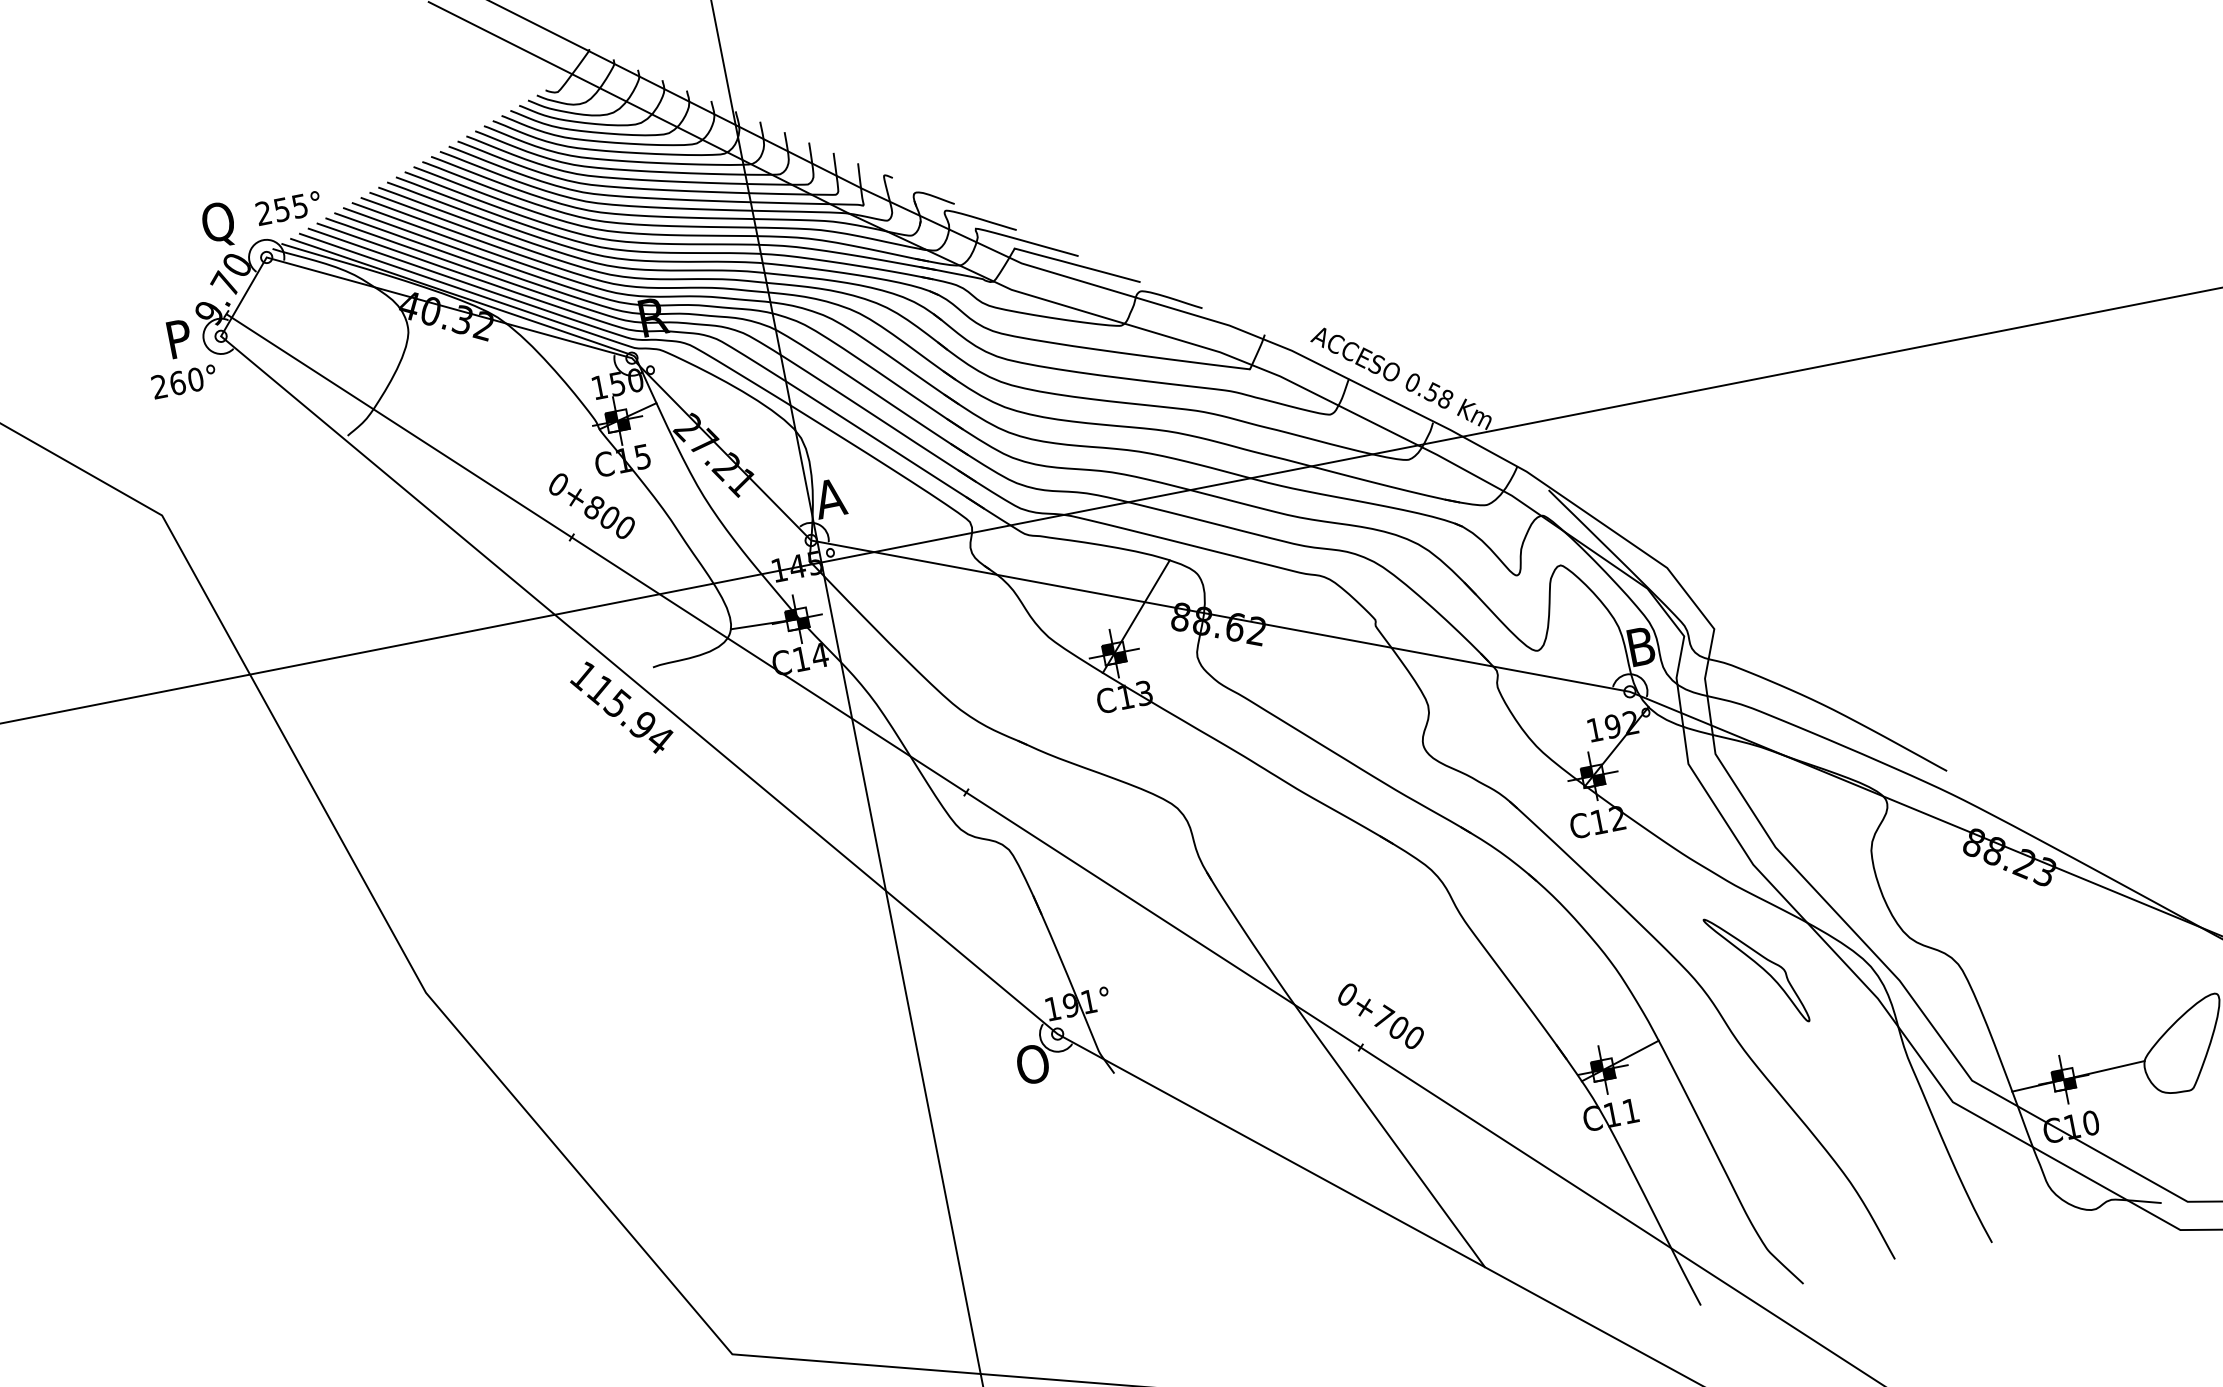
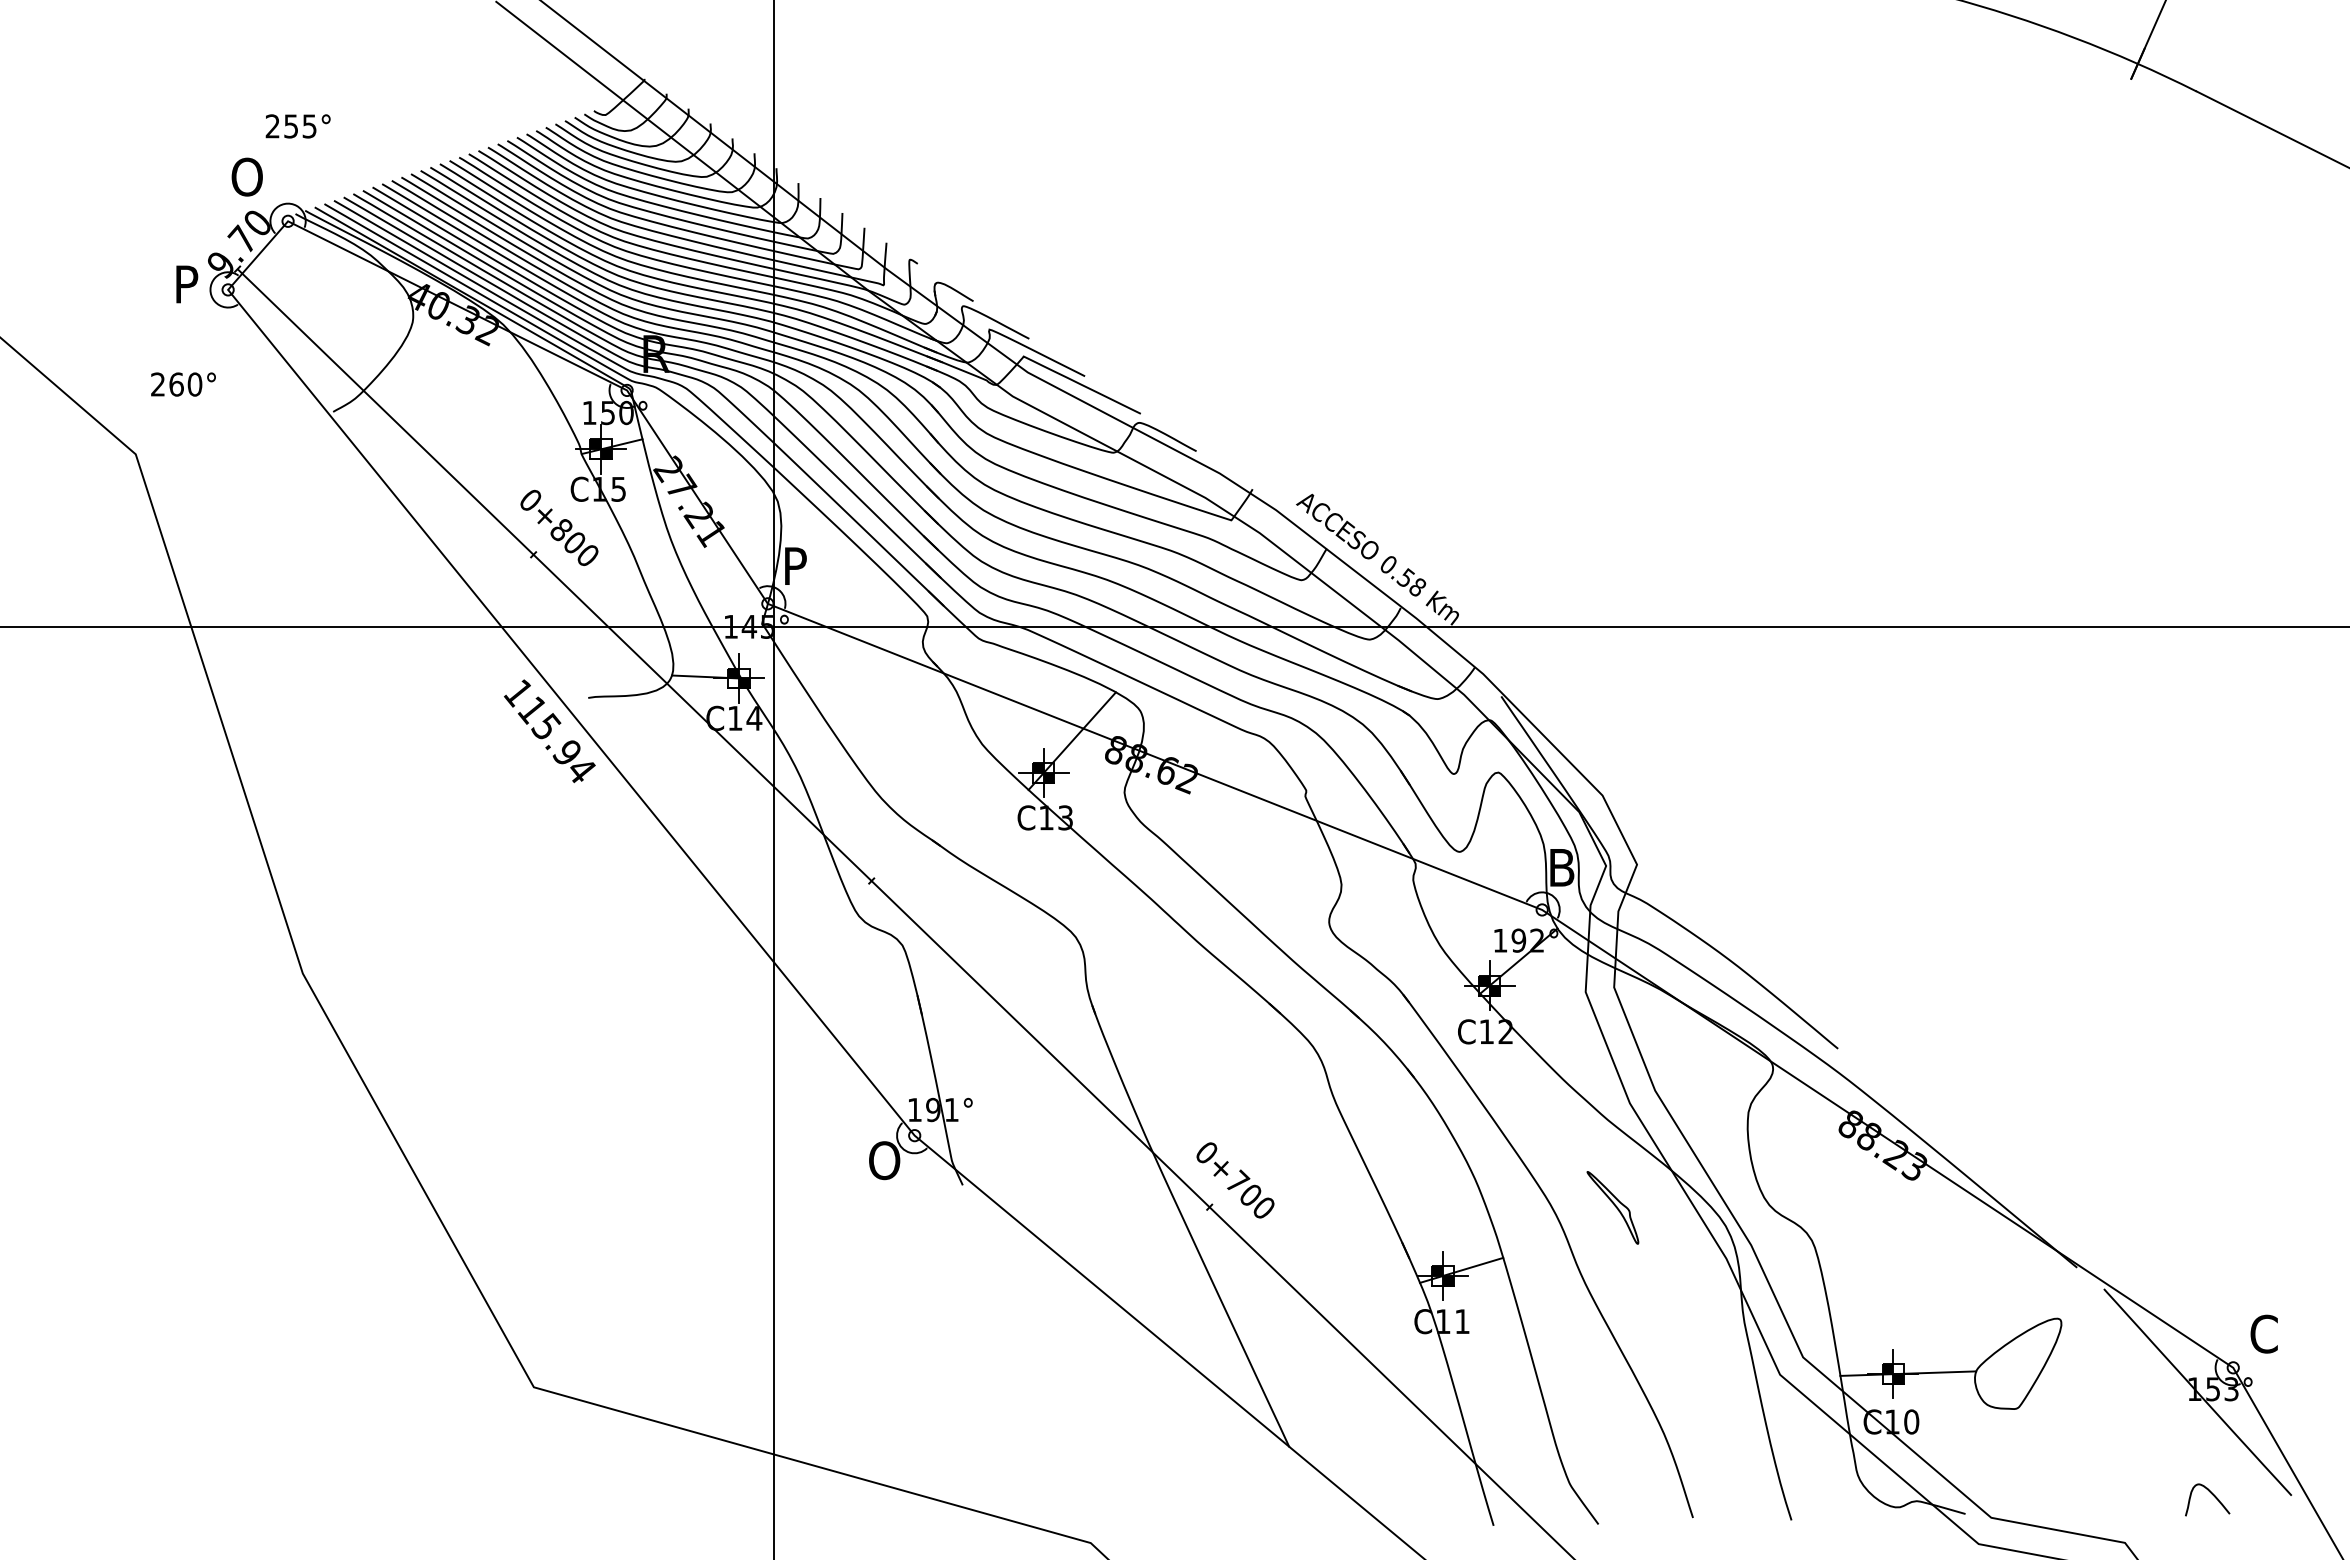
text: (288, 208) -> (297, 126), moved
text: (229, 235) -> (255, 192), Q -> O
text: (184, 381) -> (183, 384), moved
text: (829, 497) -> (794, 565), A -> P
part: (1756, 970) -> (1612, 1207), size x0.6

